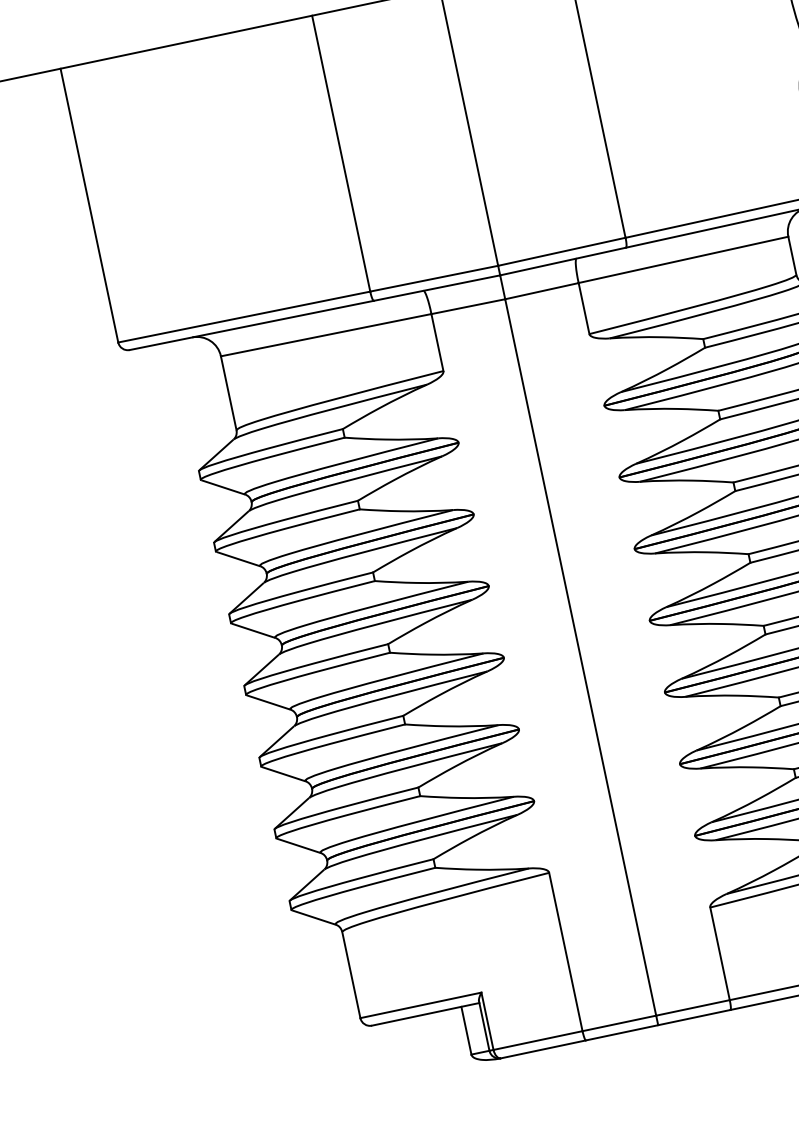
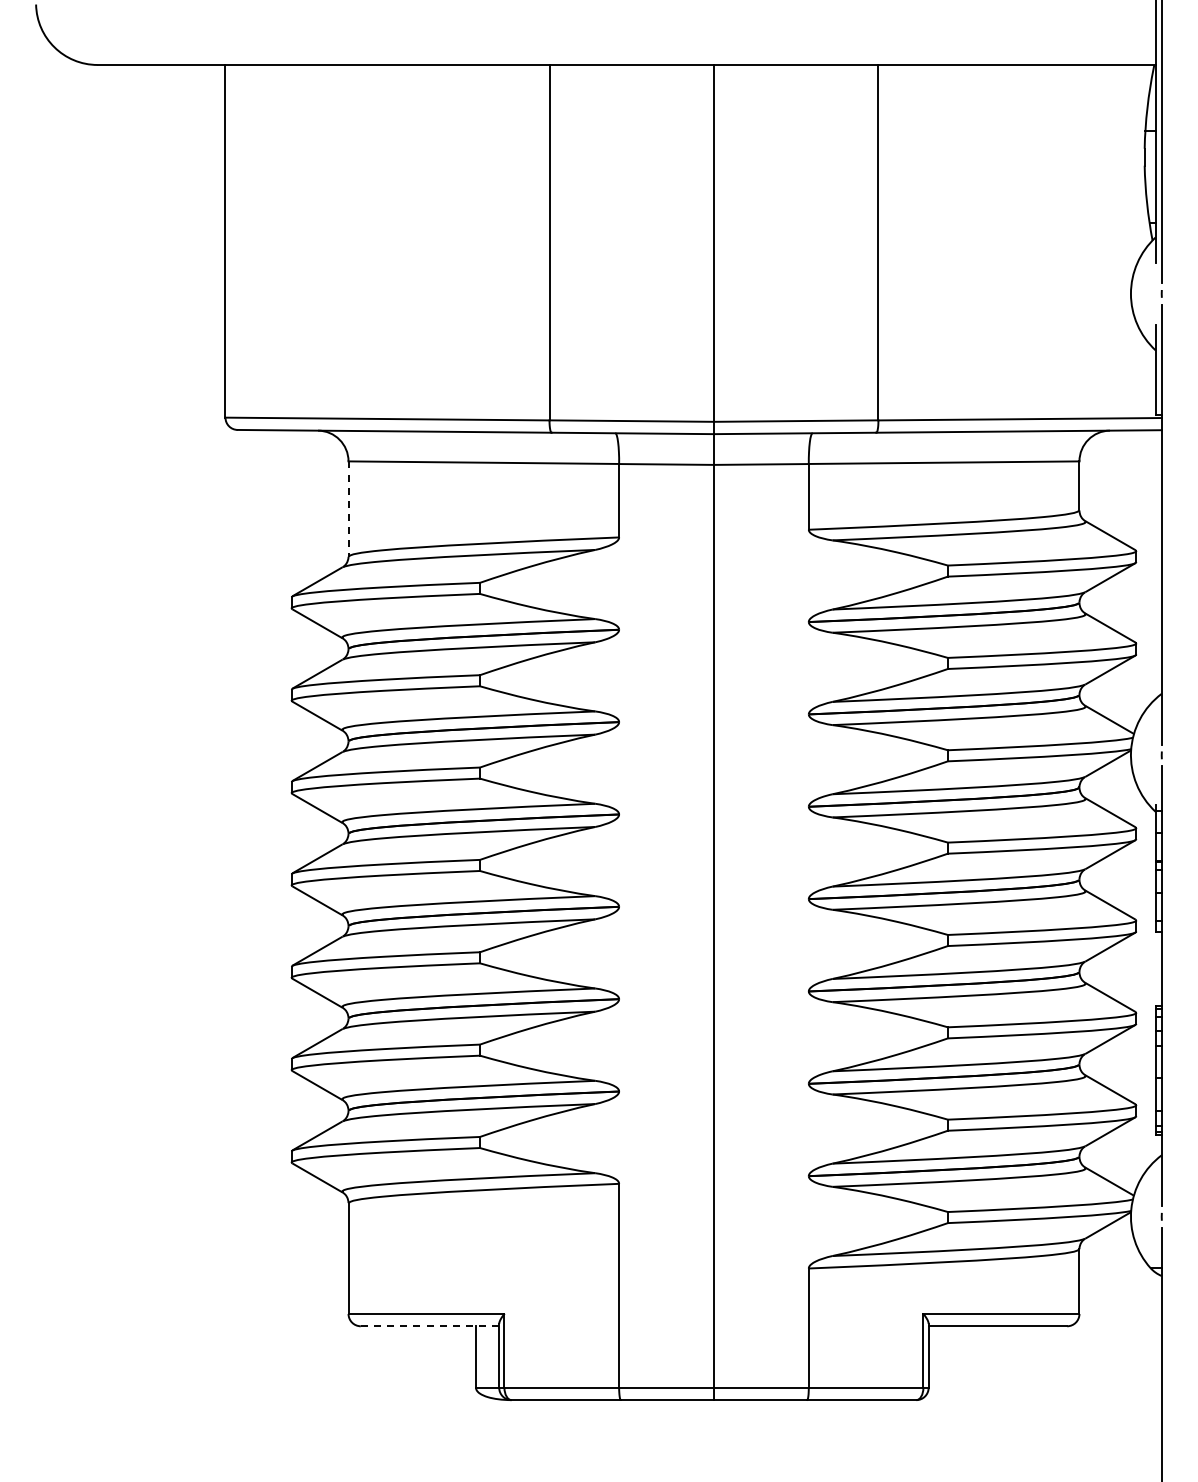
line: (228, 393) -> (348, 509), solid -> dashed
line: (426, 1014) -> (430, 1326), solid -> dashed

